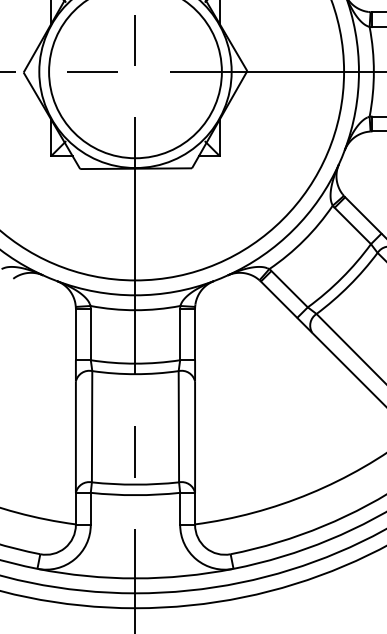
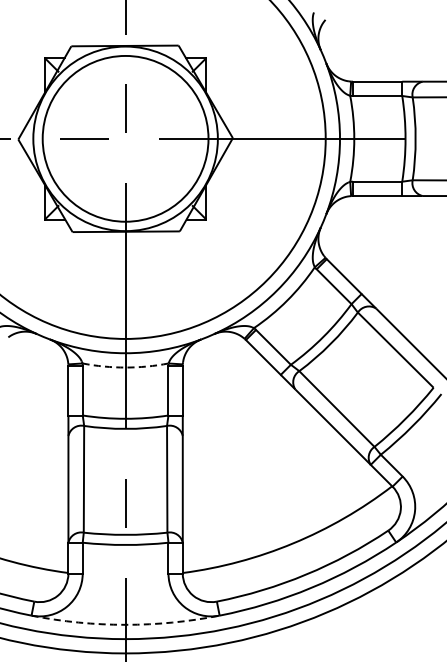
arc: (135, 310) -> (125, 367), solid -> dashed
arc: (135, 578) -> (125, 624), solid -> dashed

